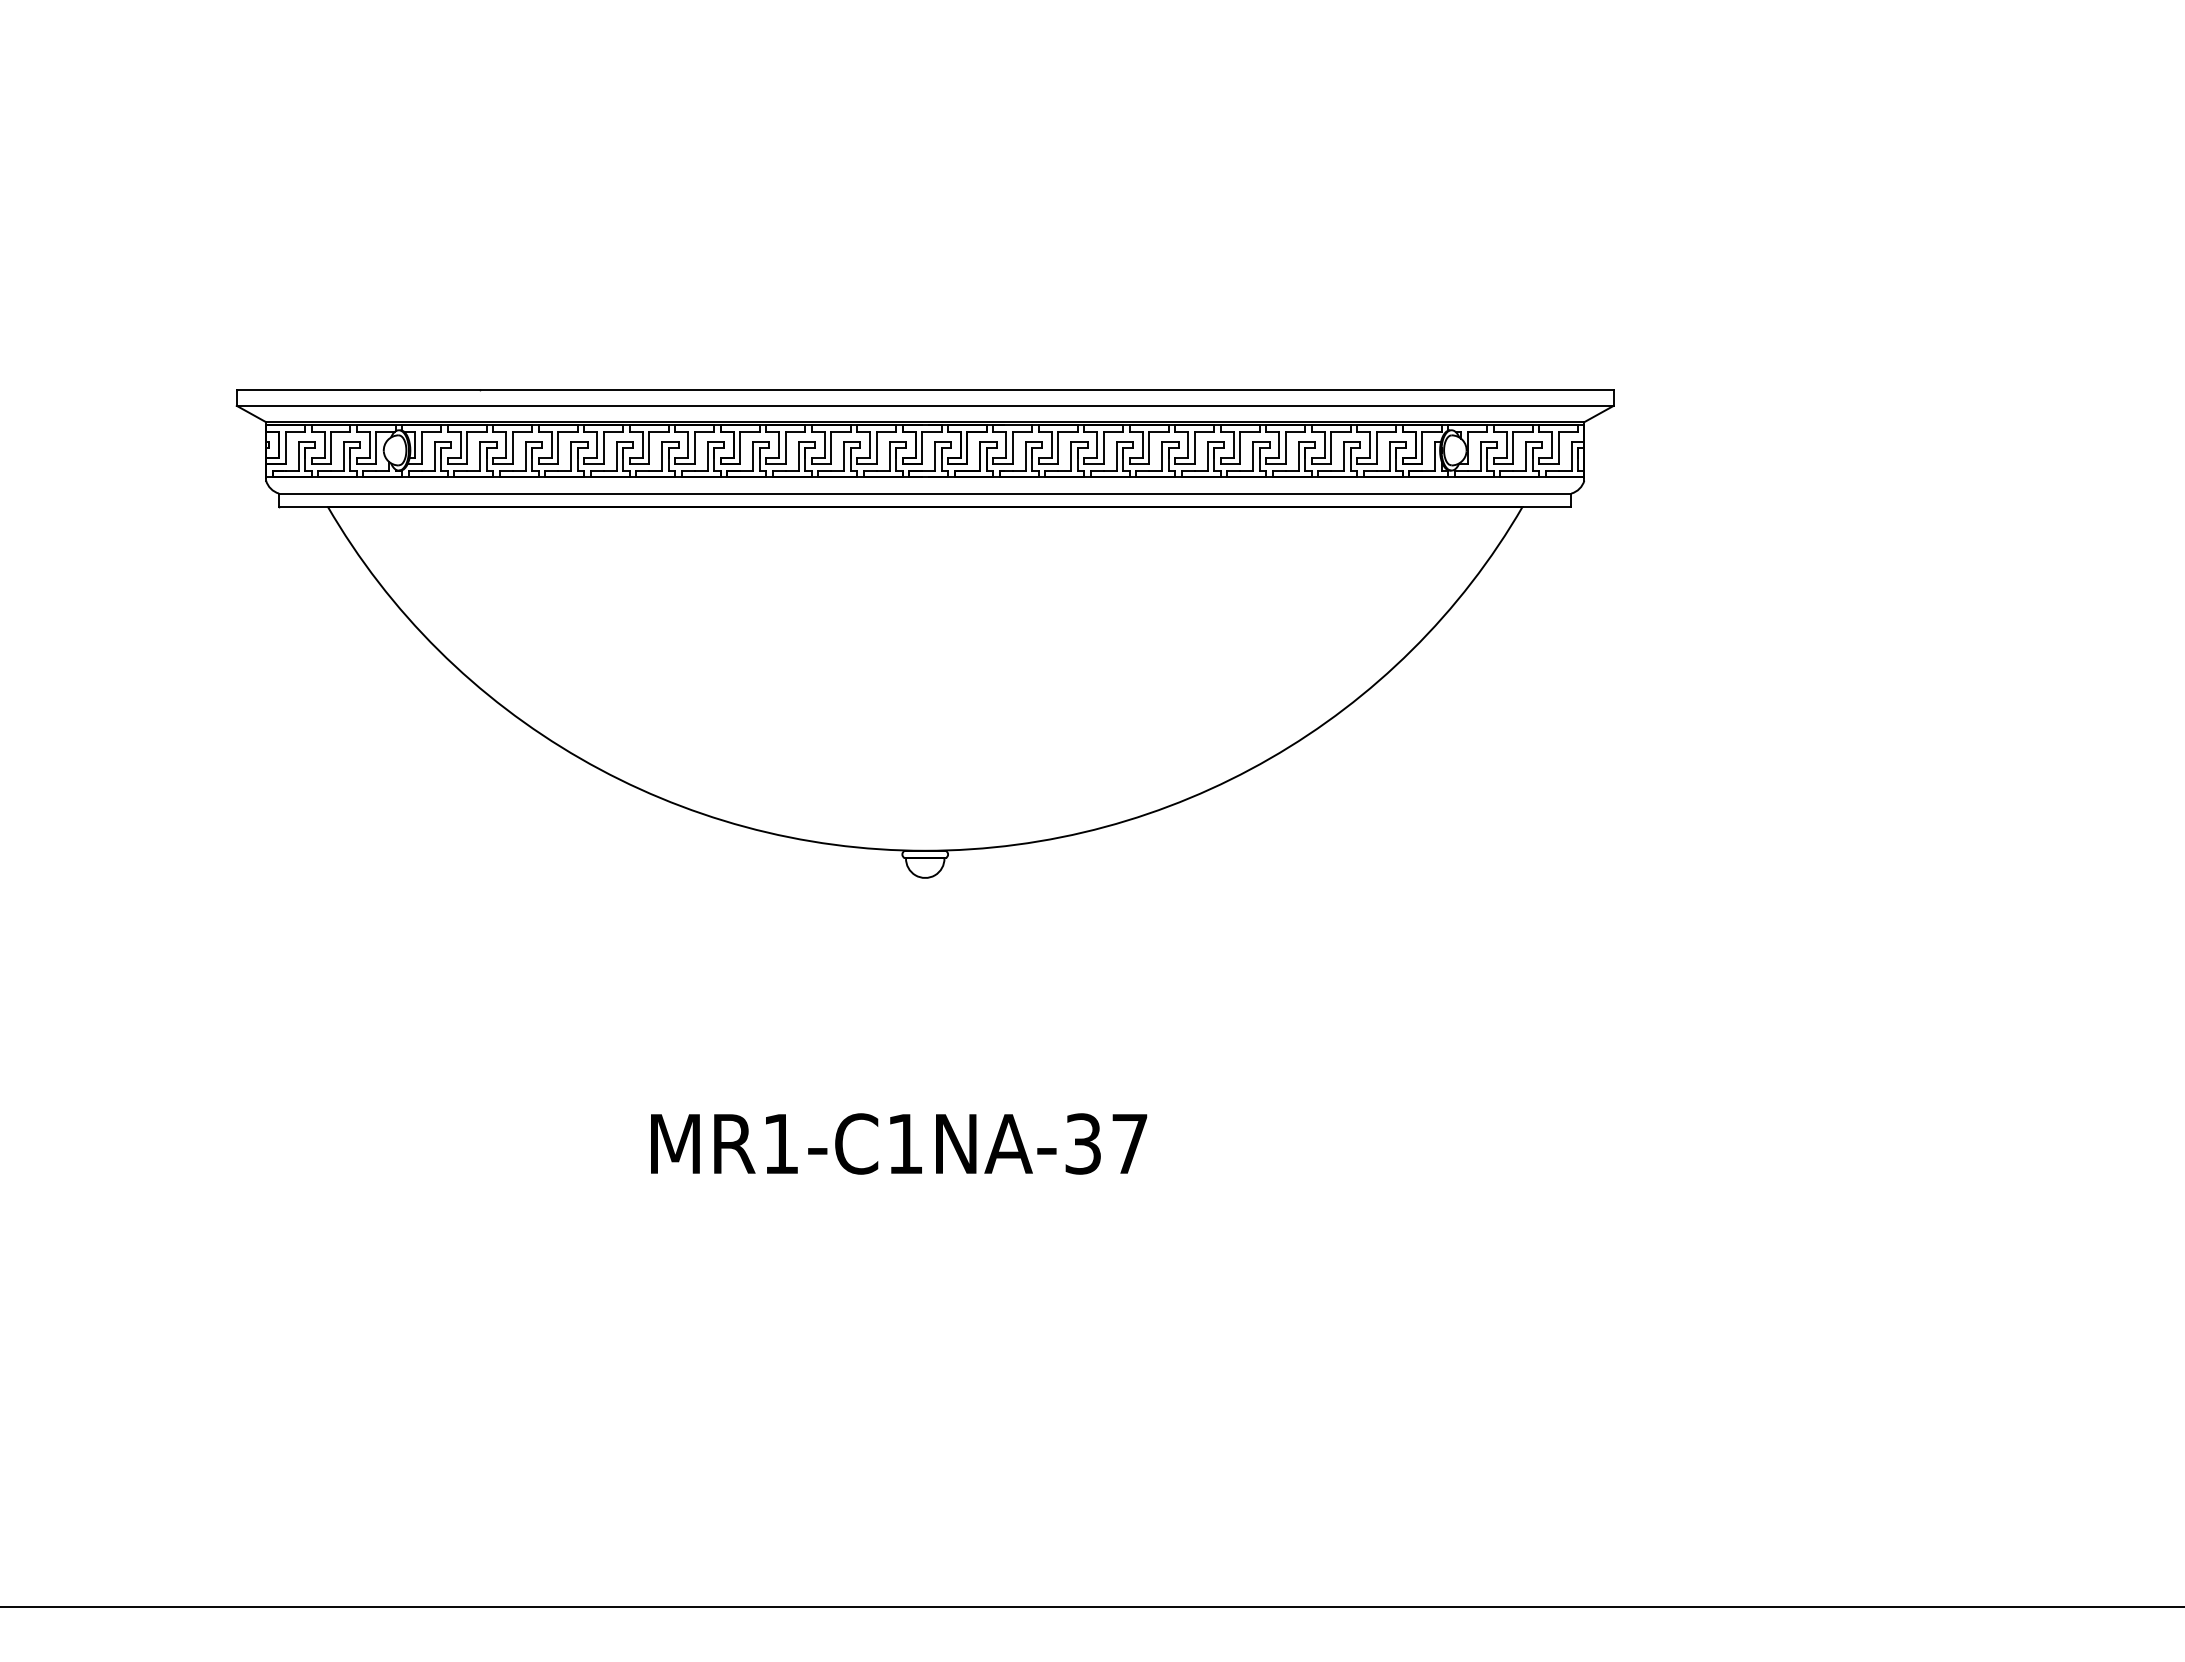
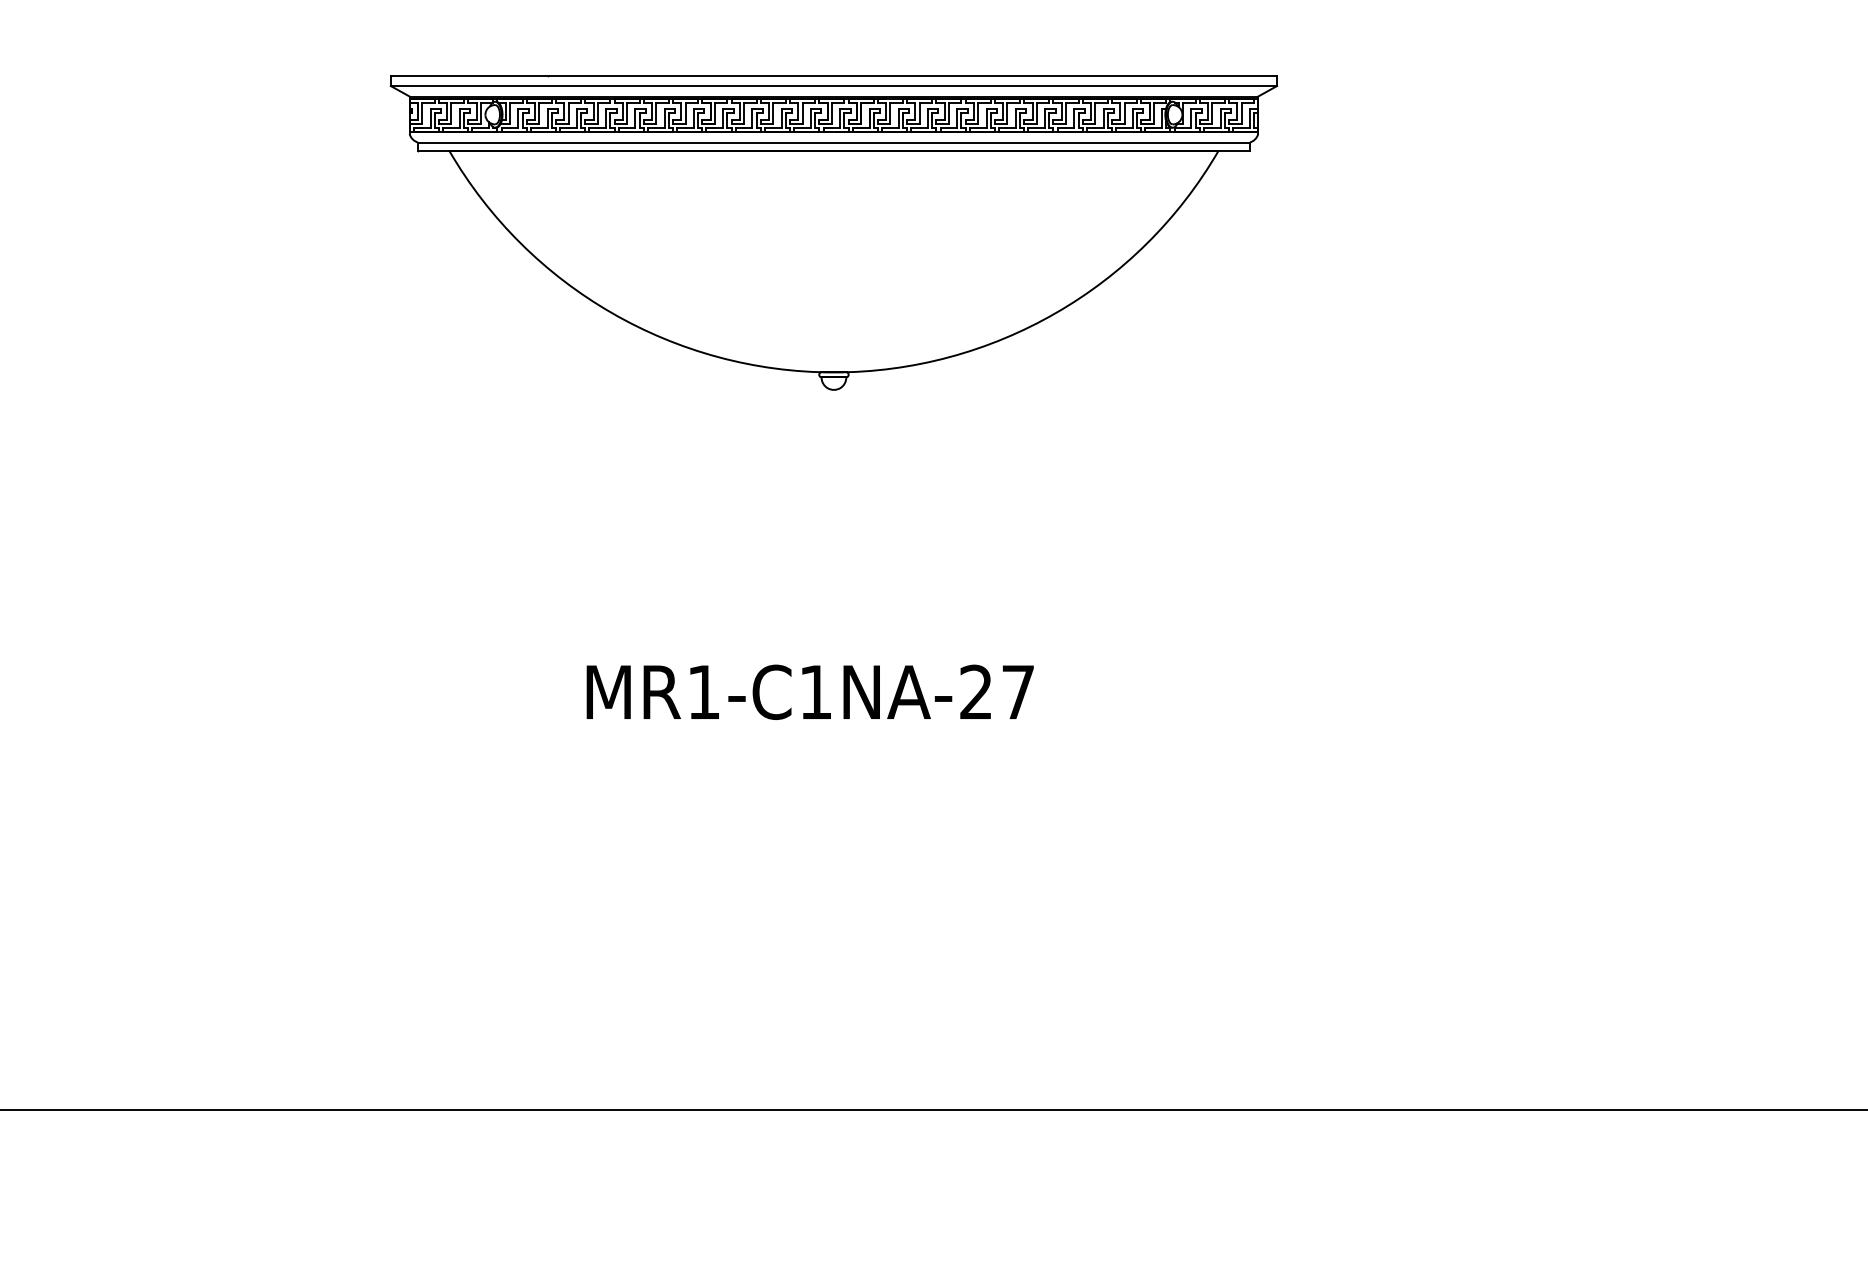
part: (925, 634) -> (834, 233), size x0.71
text: (1082, 1143) -> (975, 691), MR1-C1NA-37 -> MR1-C1NA-27

